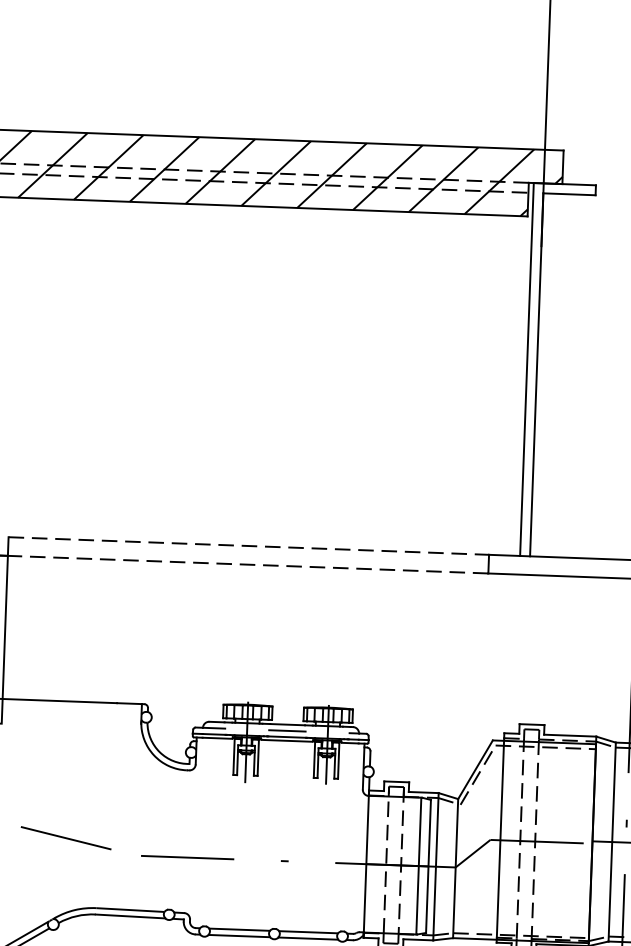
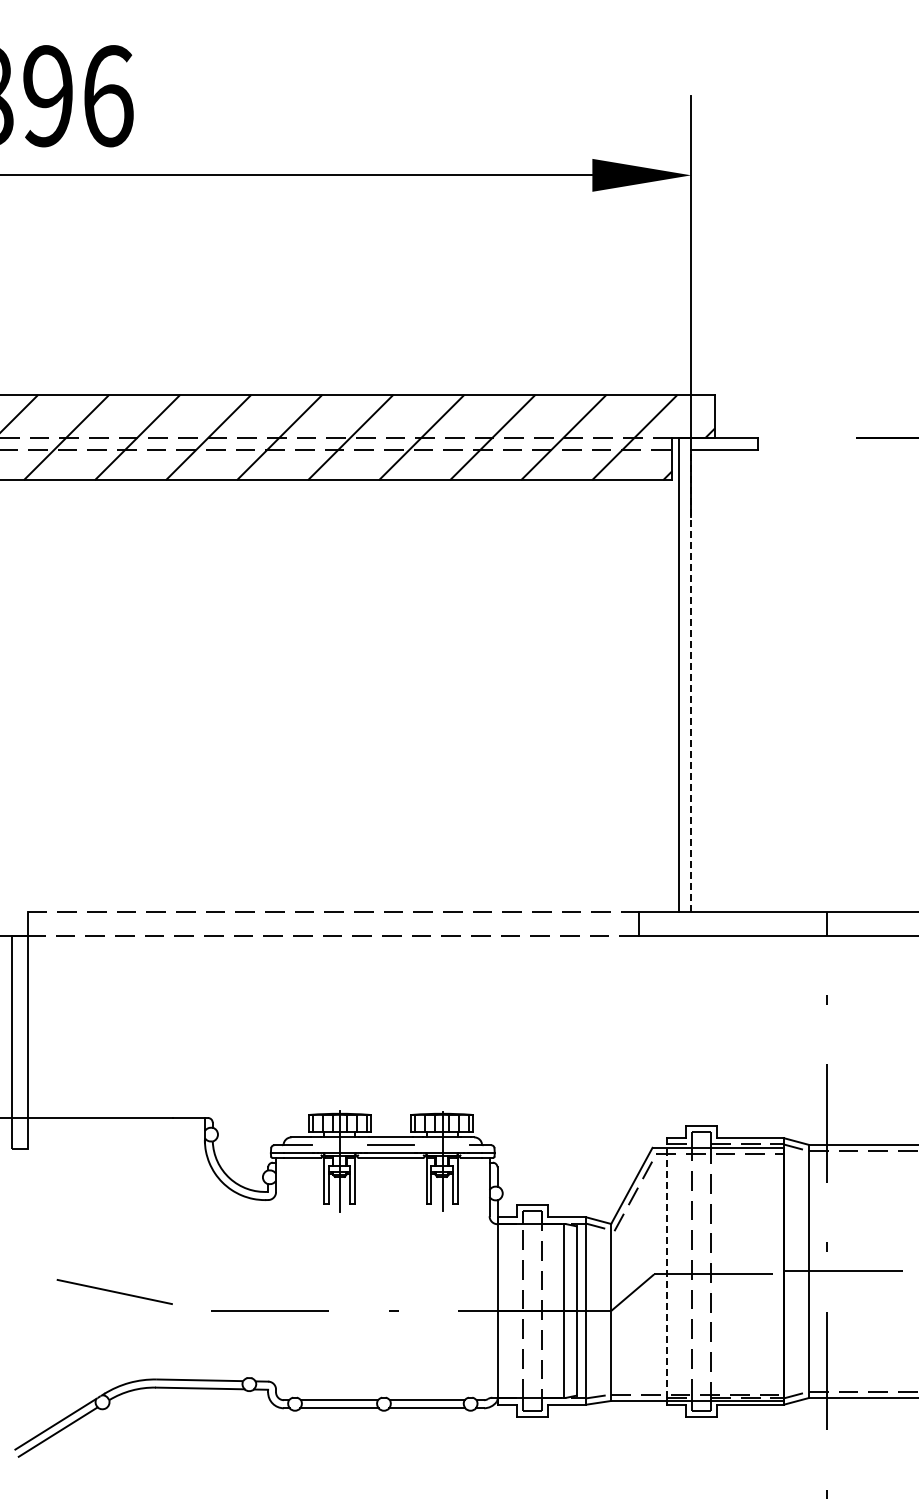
line: (536, 375) -> (691, 681), solid -> dashed
line: (500, 838) -> (666, 1271), solid -> dashed

